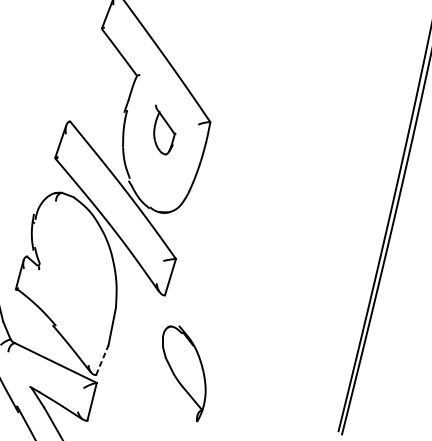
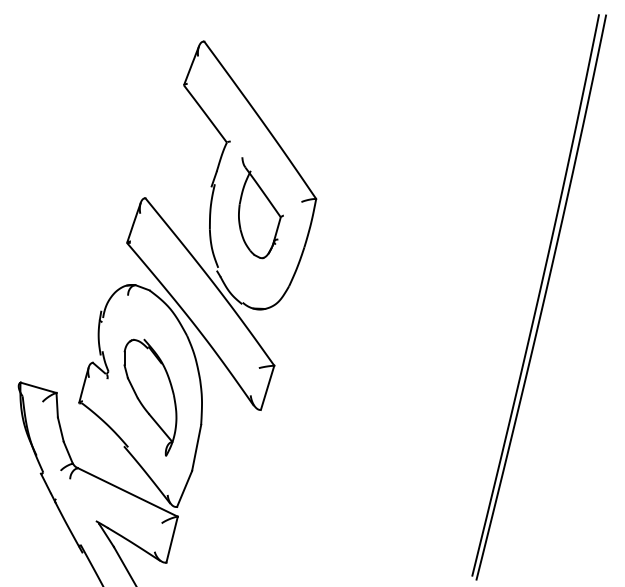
part: (164, 129) -> (260, 208), size x1.67
line: (102, 359) -> (184, 488), dashed -> solid
part: (184, 373) -> (150, 397), moved

